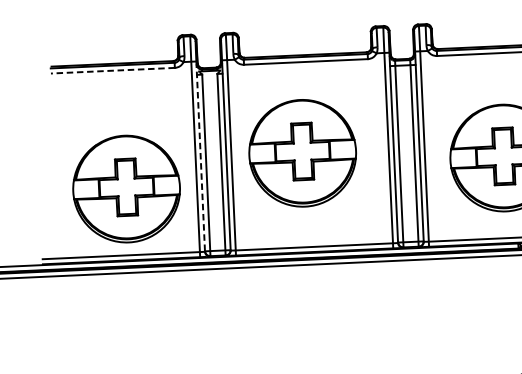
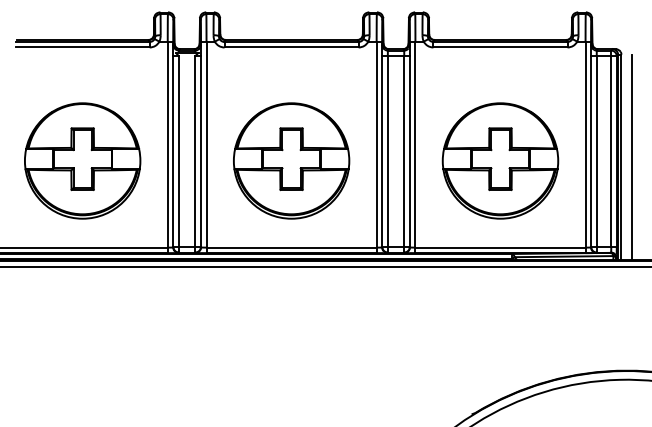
line: (112, 70) -> (82, 47), dashed -> solid
part: (302, 152) -> (291, 160), moved
line: (200, 156) -> (173, 144), dashed -> solid
part: (126, 188) -> (82, 160), moved

